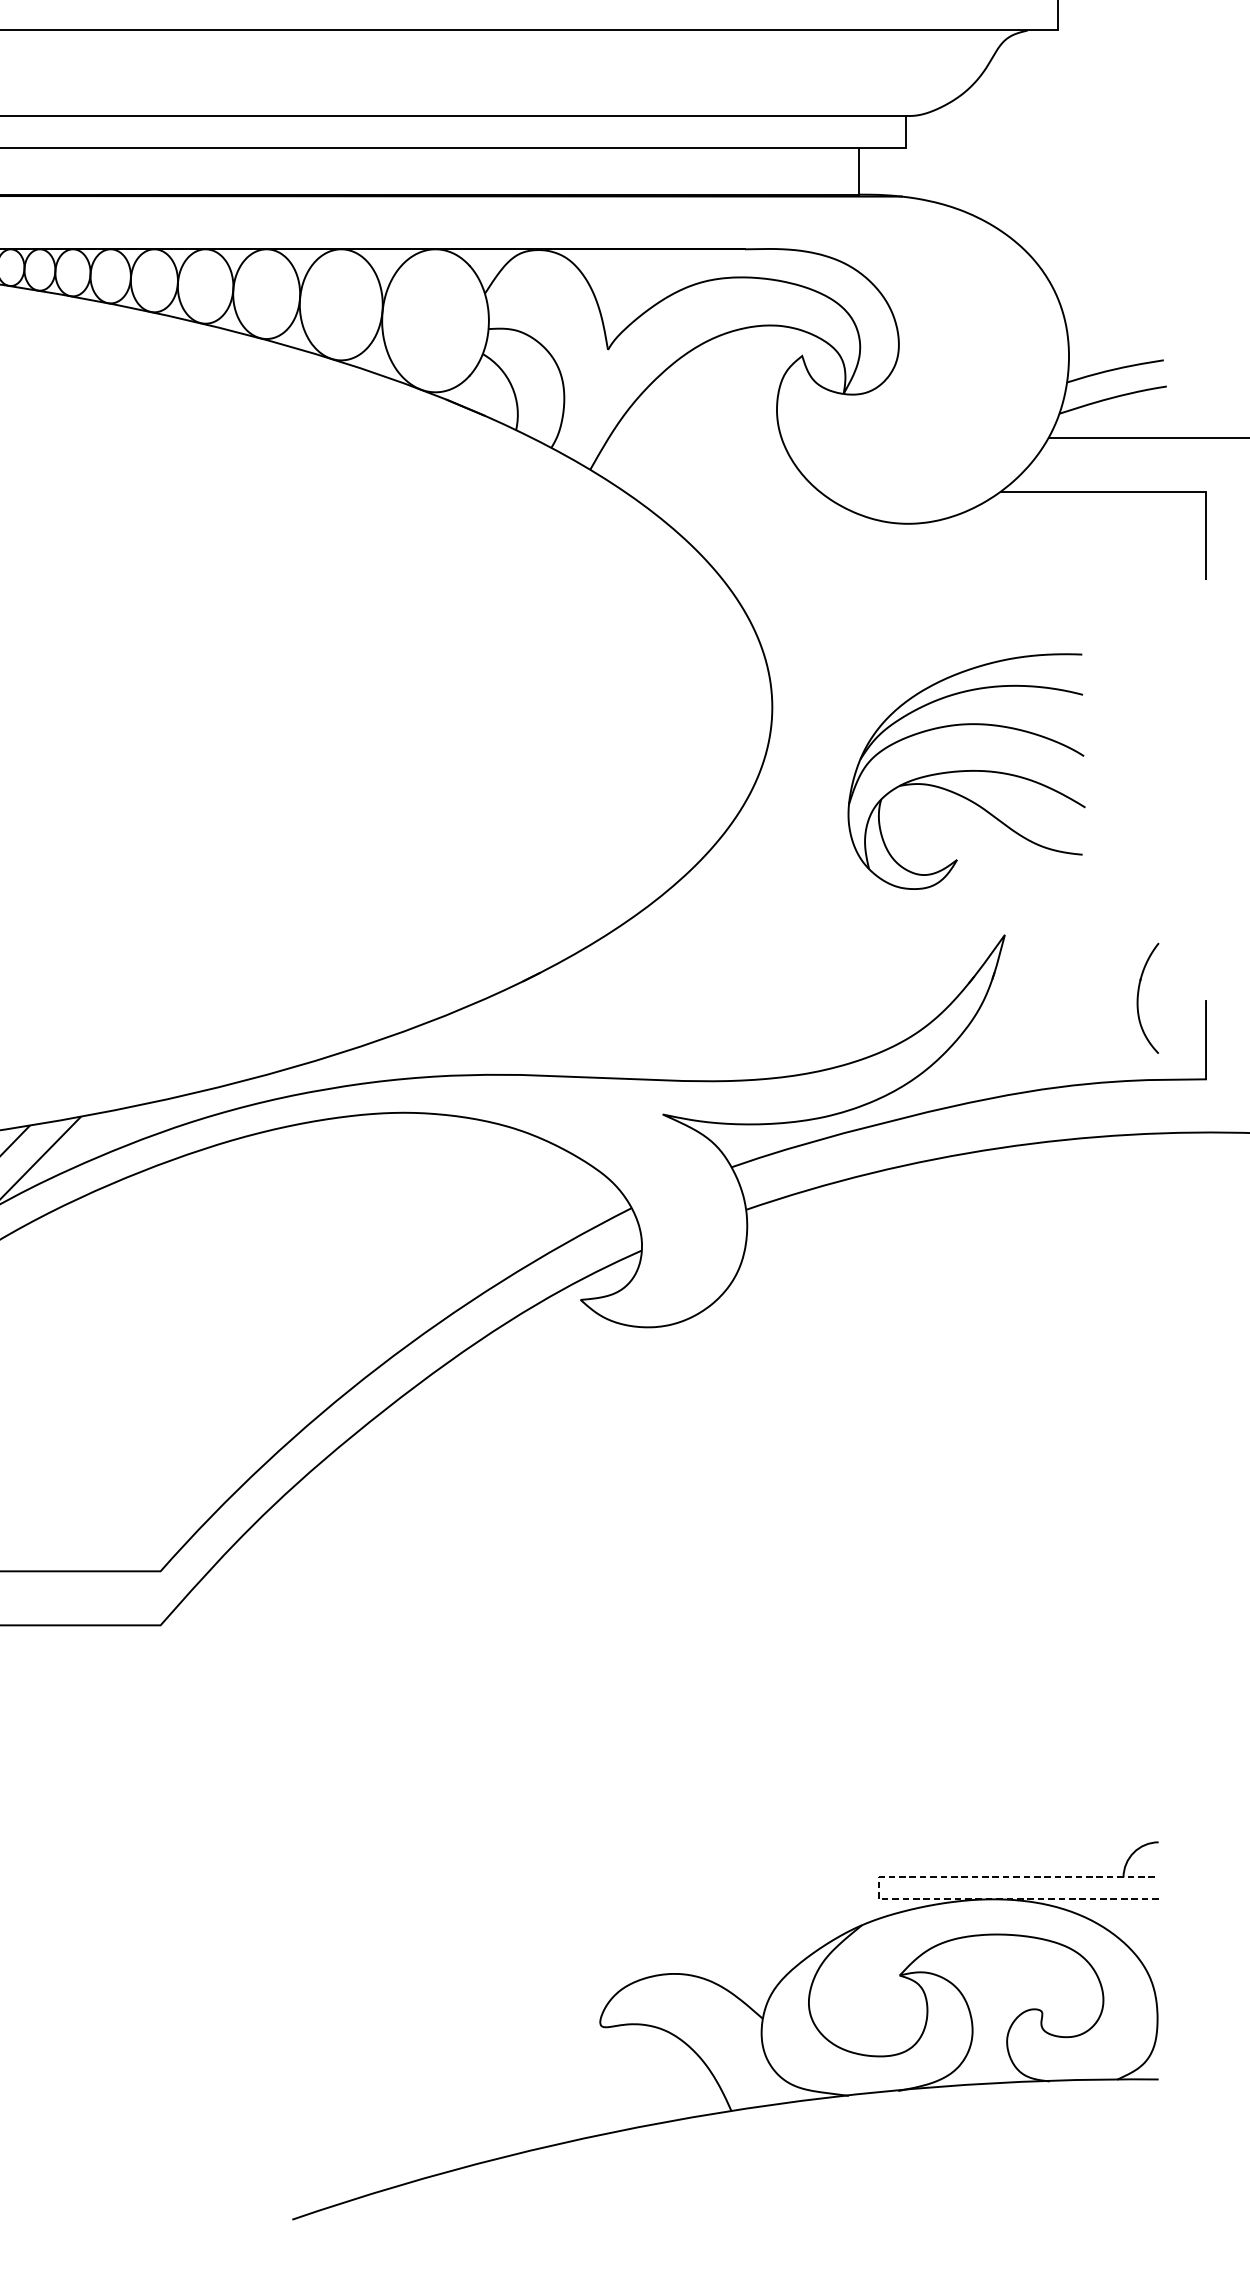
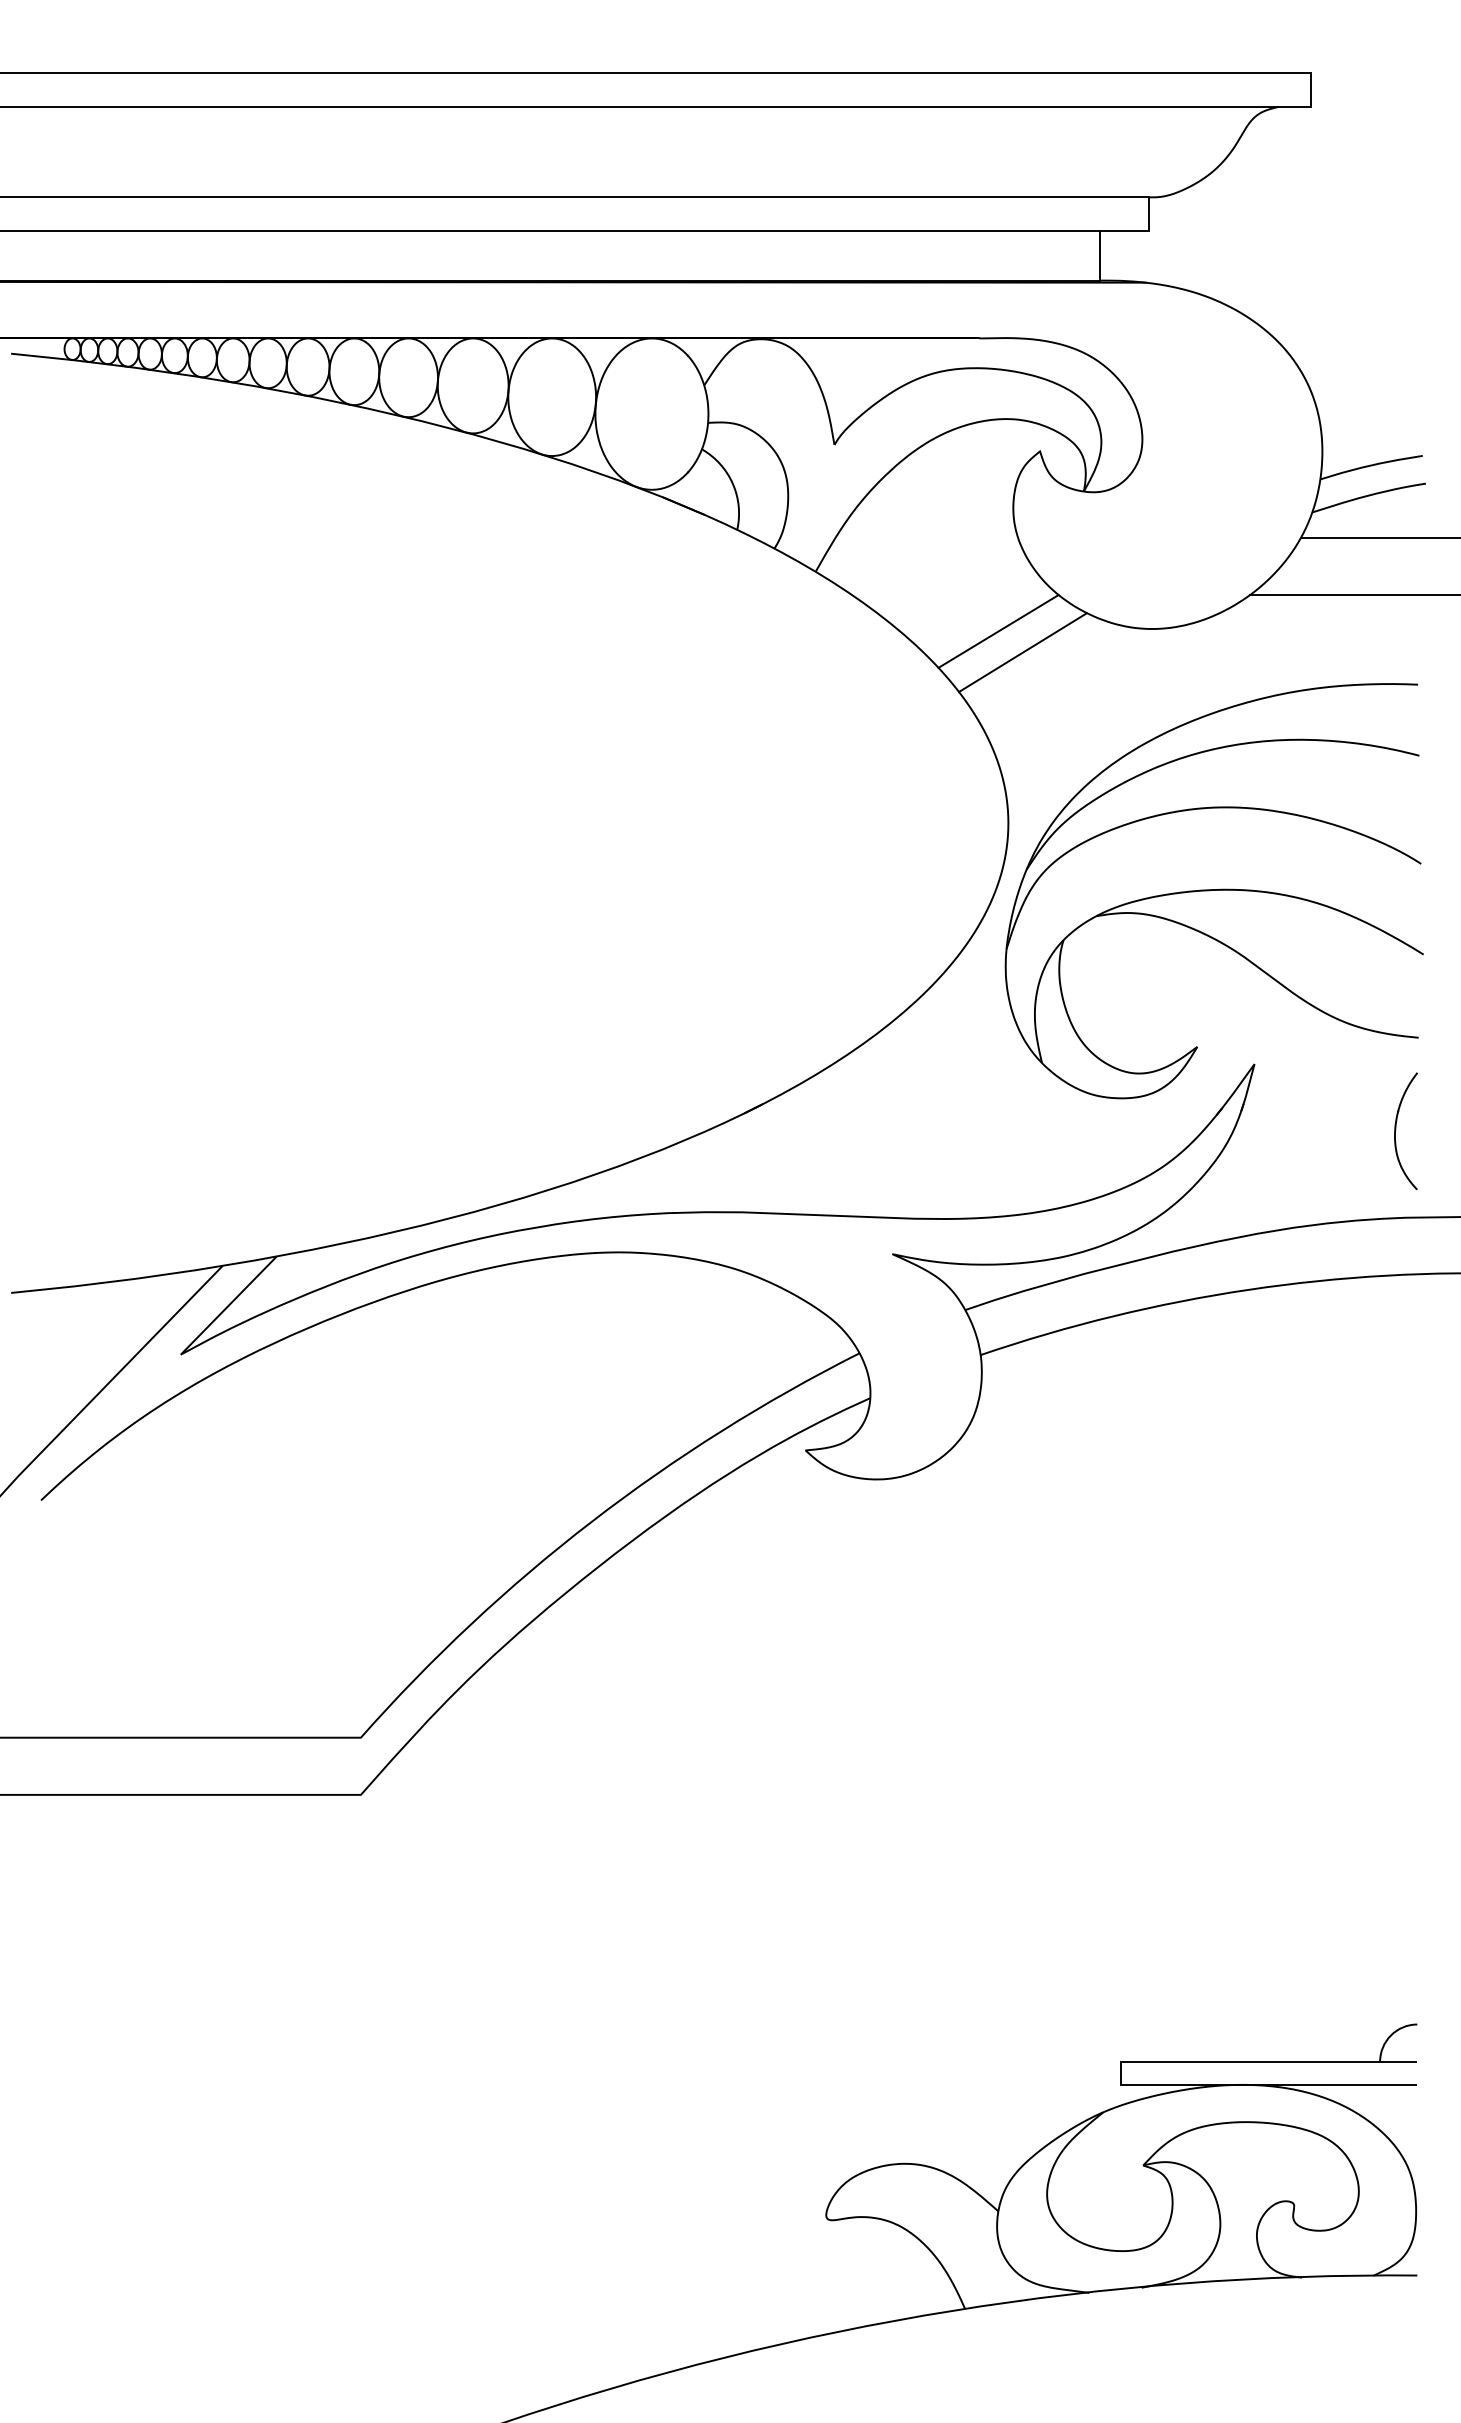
line: (762, 526) -> (998, 631), added
line: (785, 546) -> (1022, 652), added
part: (966, 771) -> (1213, 891), size x1.67
line: (878, 1888) -> (1120, 2073), dashed -> solid

